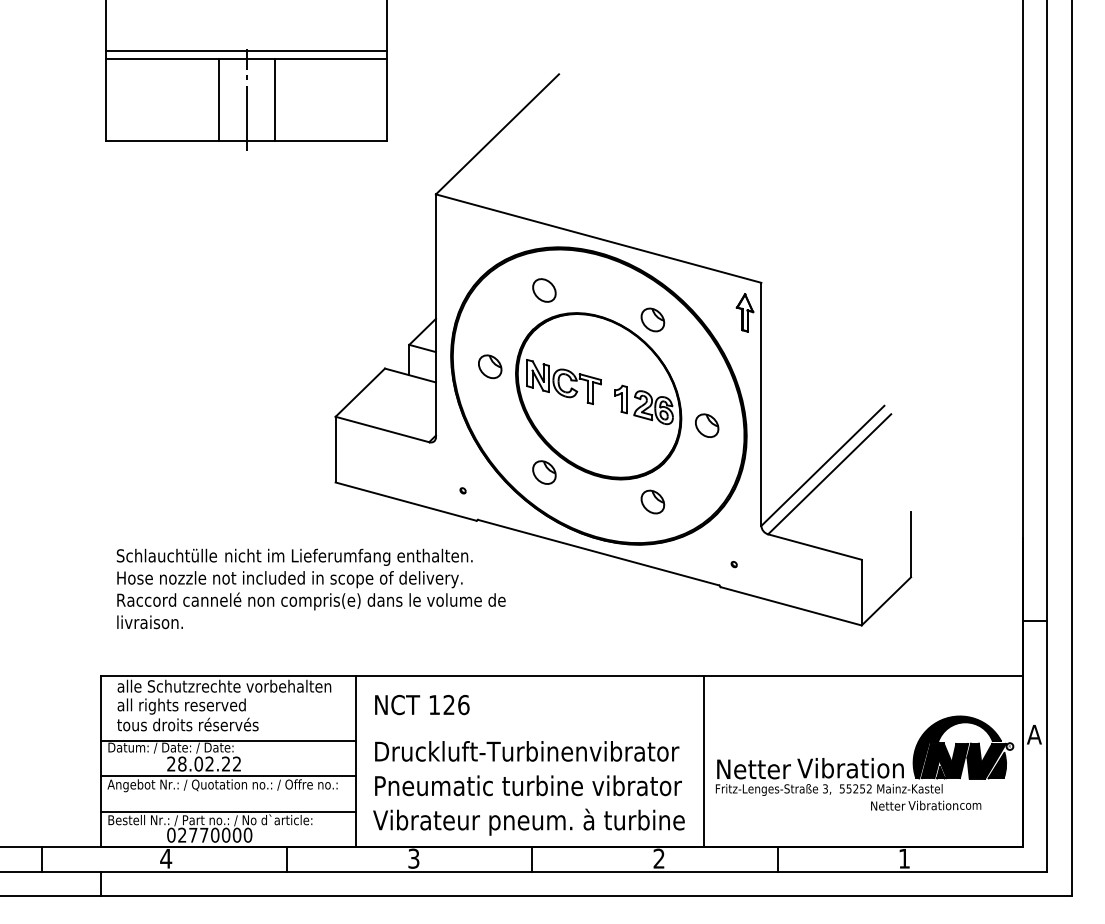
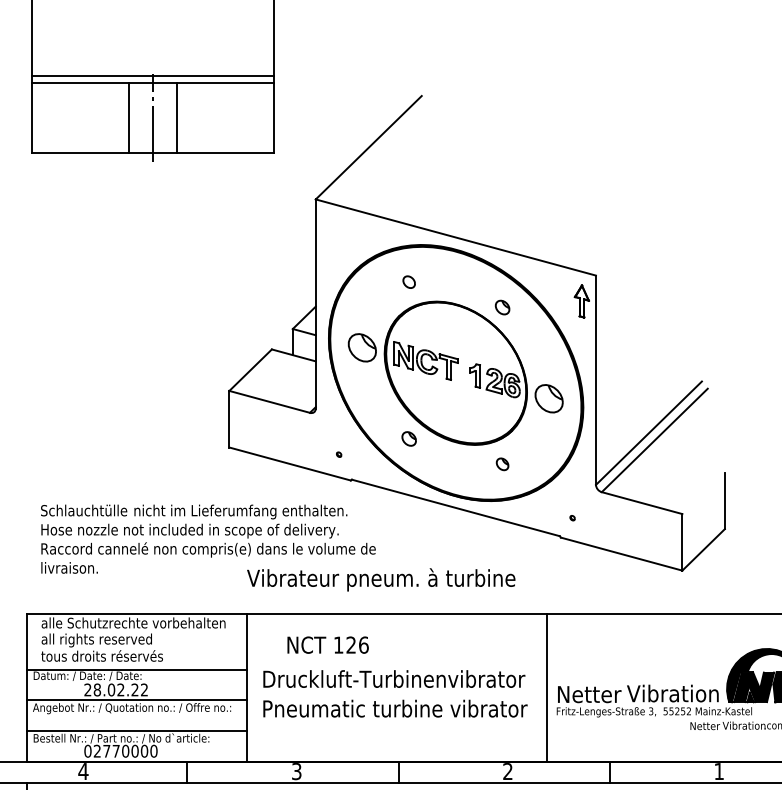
part: (544, 290) -> (409, 282), size x0.6
part: (652, 319) -> (502, 307), size x0.7
part: (490, 366) -> (362, 347), size x1.4
part: (707, 425) -> (549, 398), size x1.4
part: (544, 472) -> (409, 438), size x0.7
part: (652, 501) -> (502, 463), size x0.6
text: (422, 705) -> (328, 645), moved
text: (528, 821) -> (380, 579), moved

